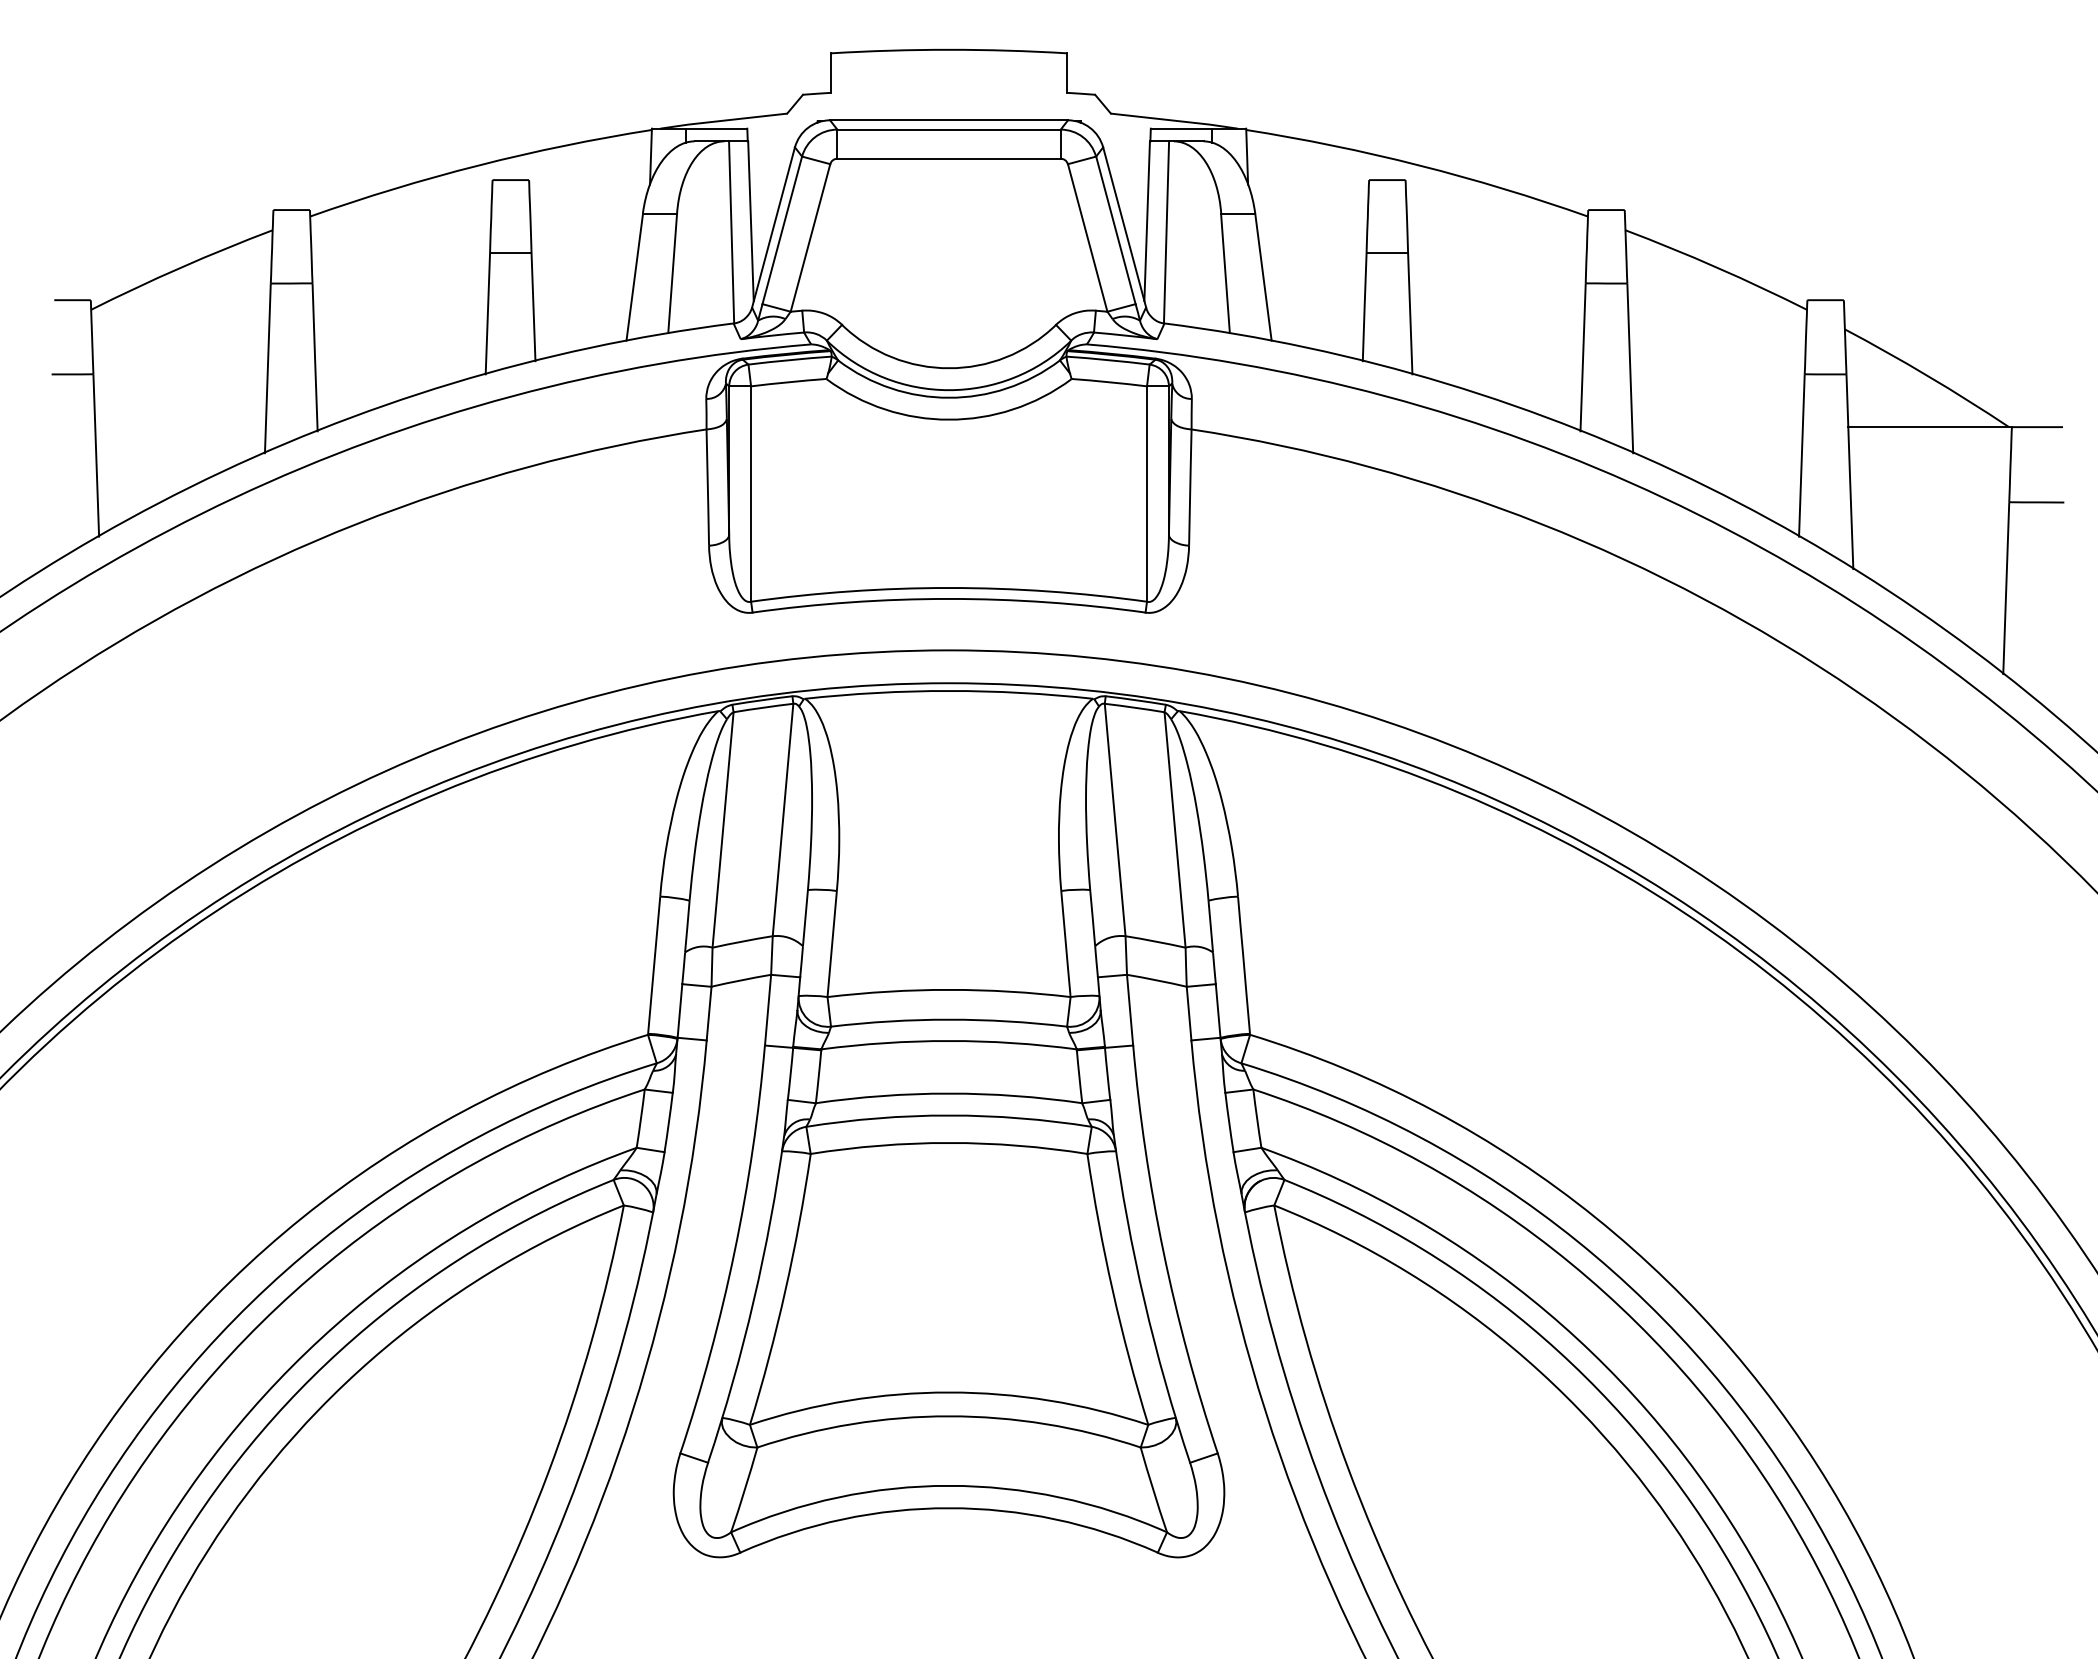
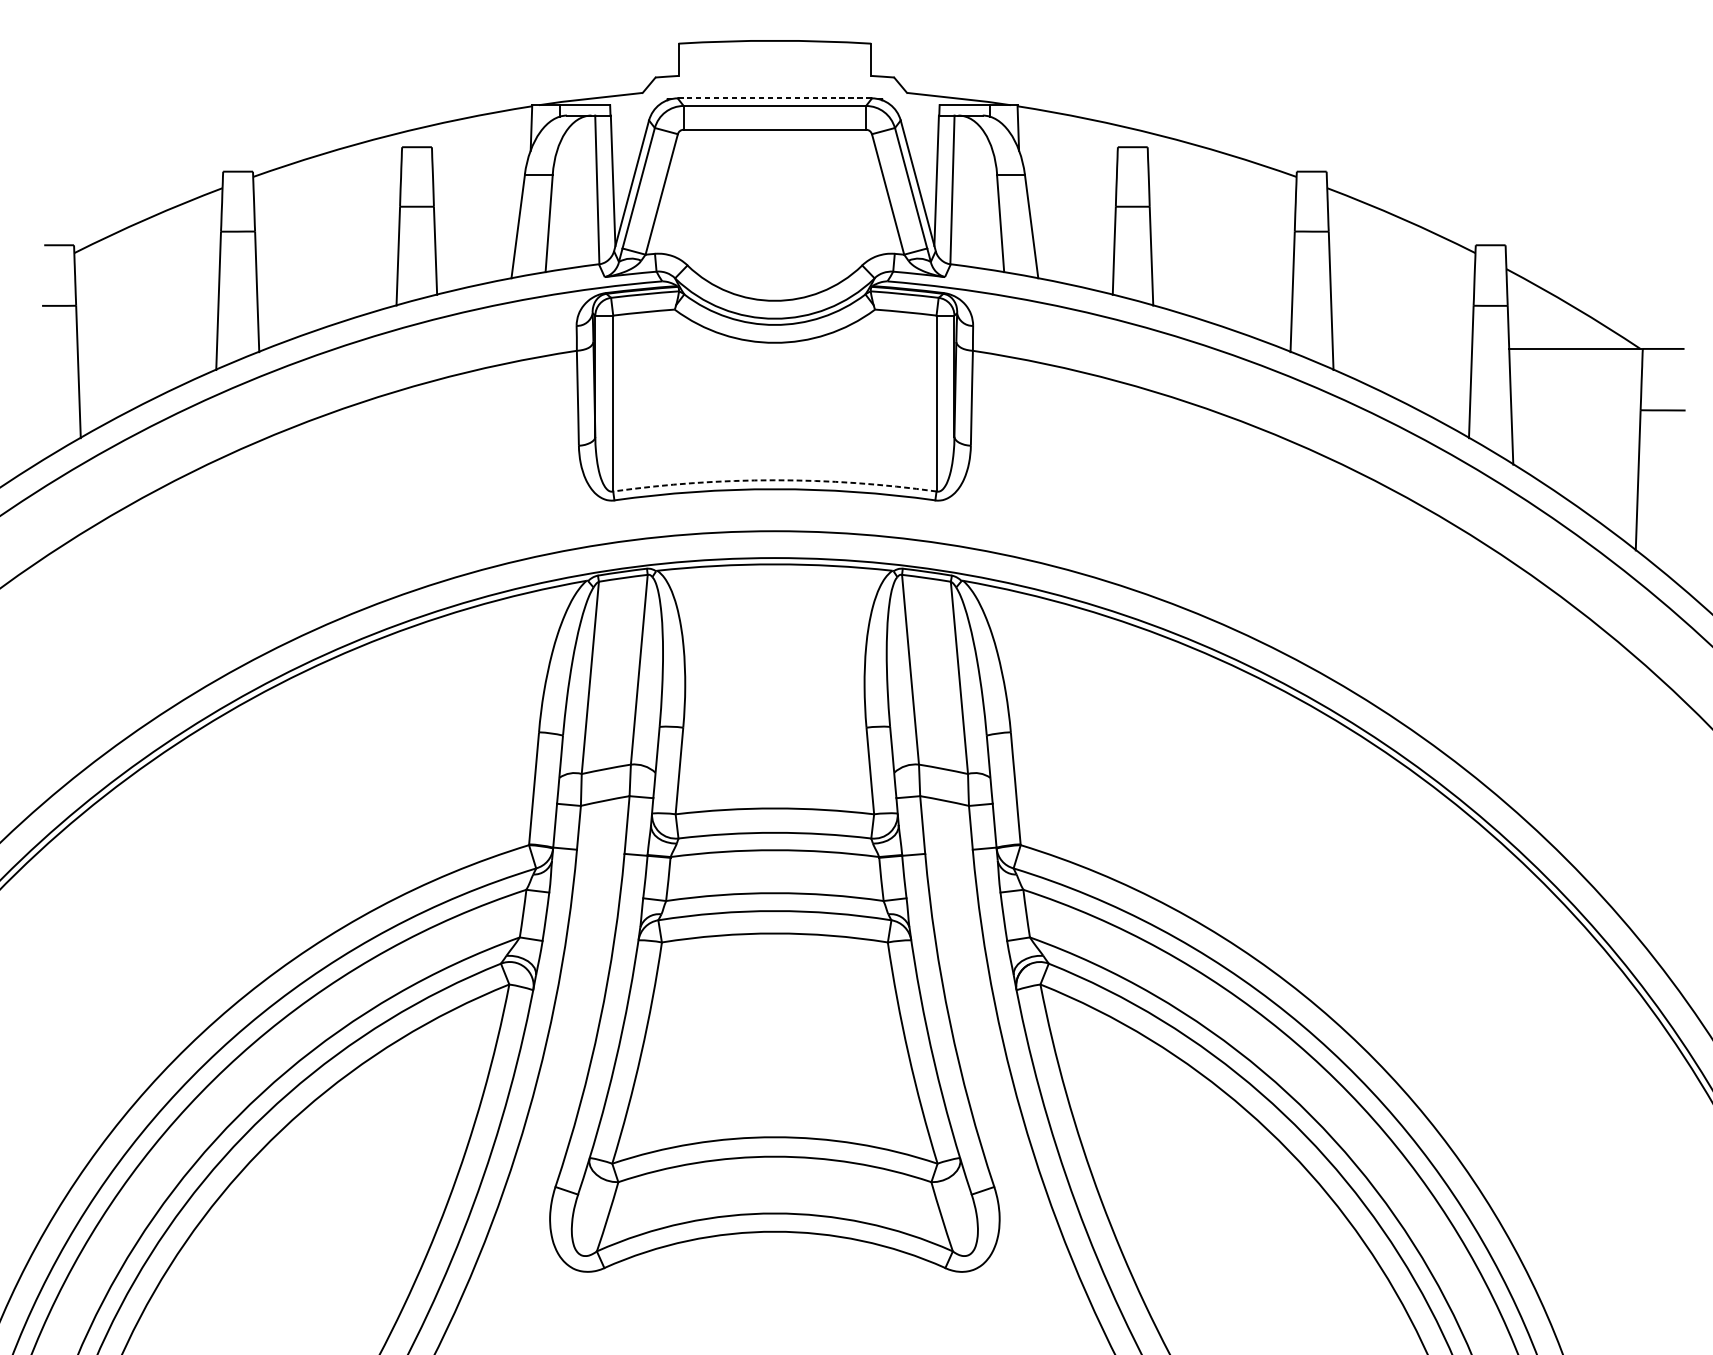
line: (949, 120) -> (775, 98), solid -> dashed
arc: (949, 587) -> (775, 479), solid -> dashed

